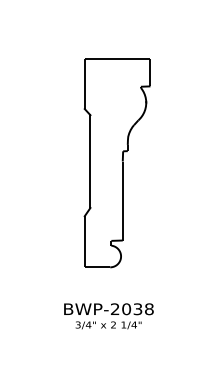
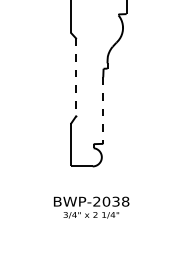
line: (90, 162) -> (76, 78), solid -> dashed
line: (122, 201) -> (103, 111), solid -> dashed

